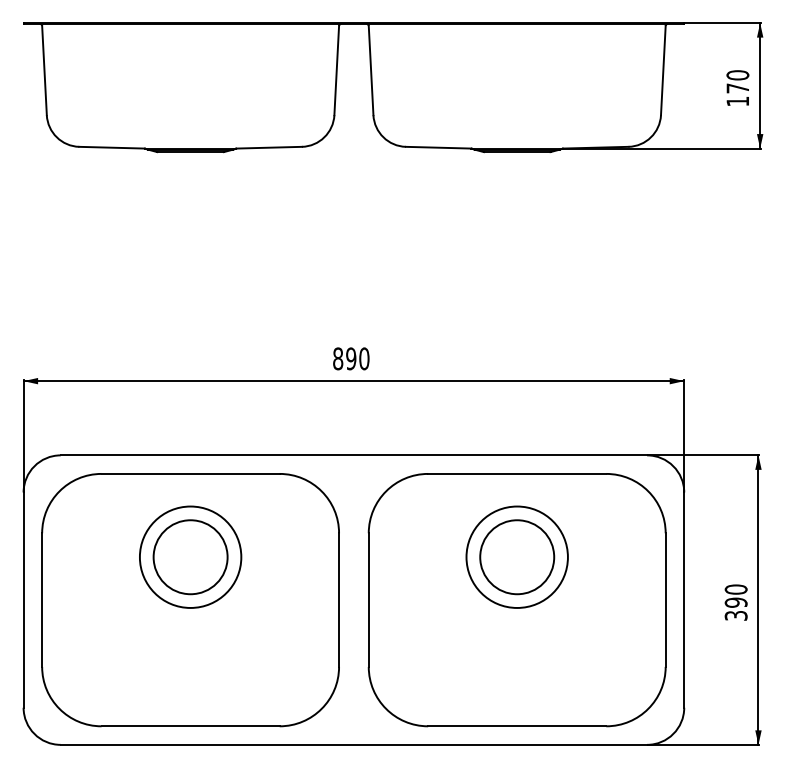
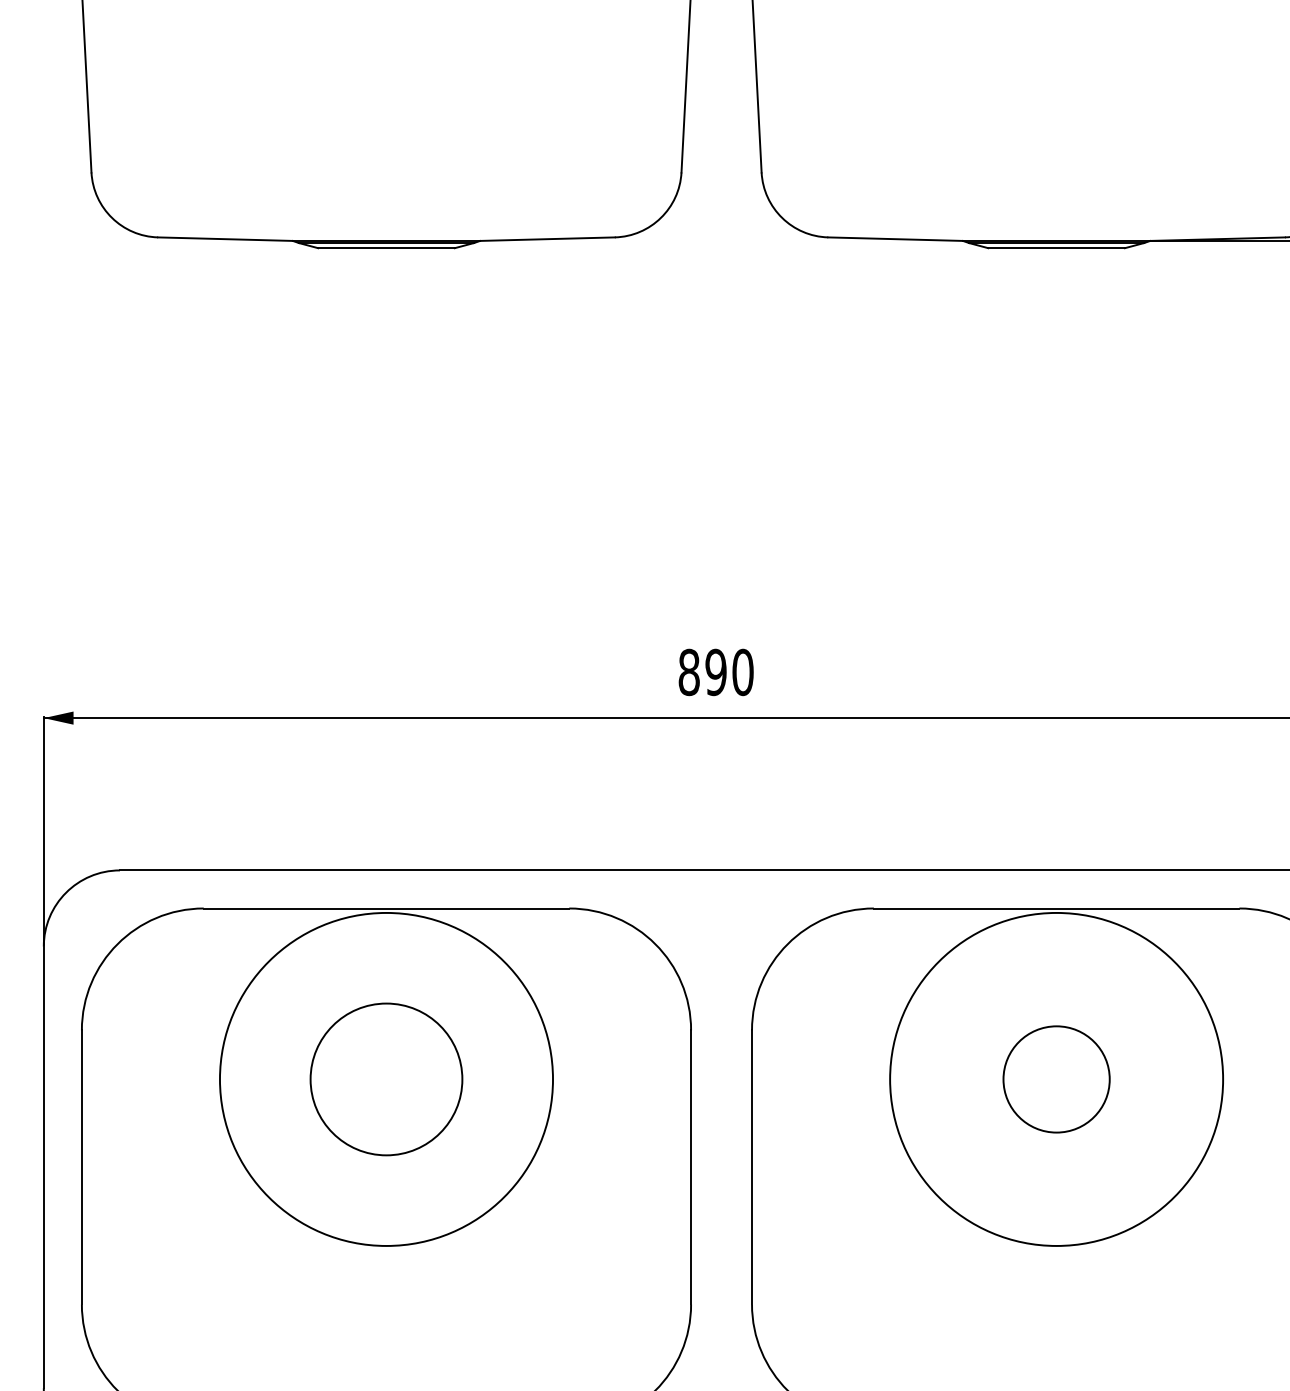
circle: (190, 556) -> (386, 1077), size x1.6
circle: (516, 556) -> (1055, 1077), size x1.6
circle: (517, 557) -> (1057, 1079), size x0.7

